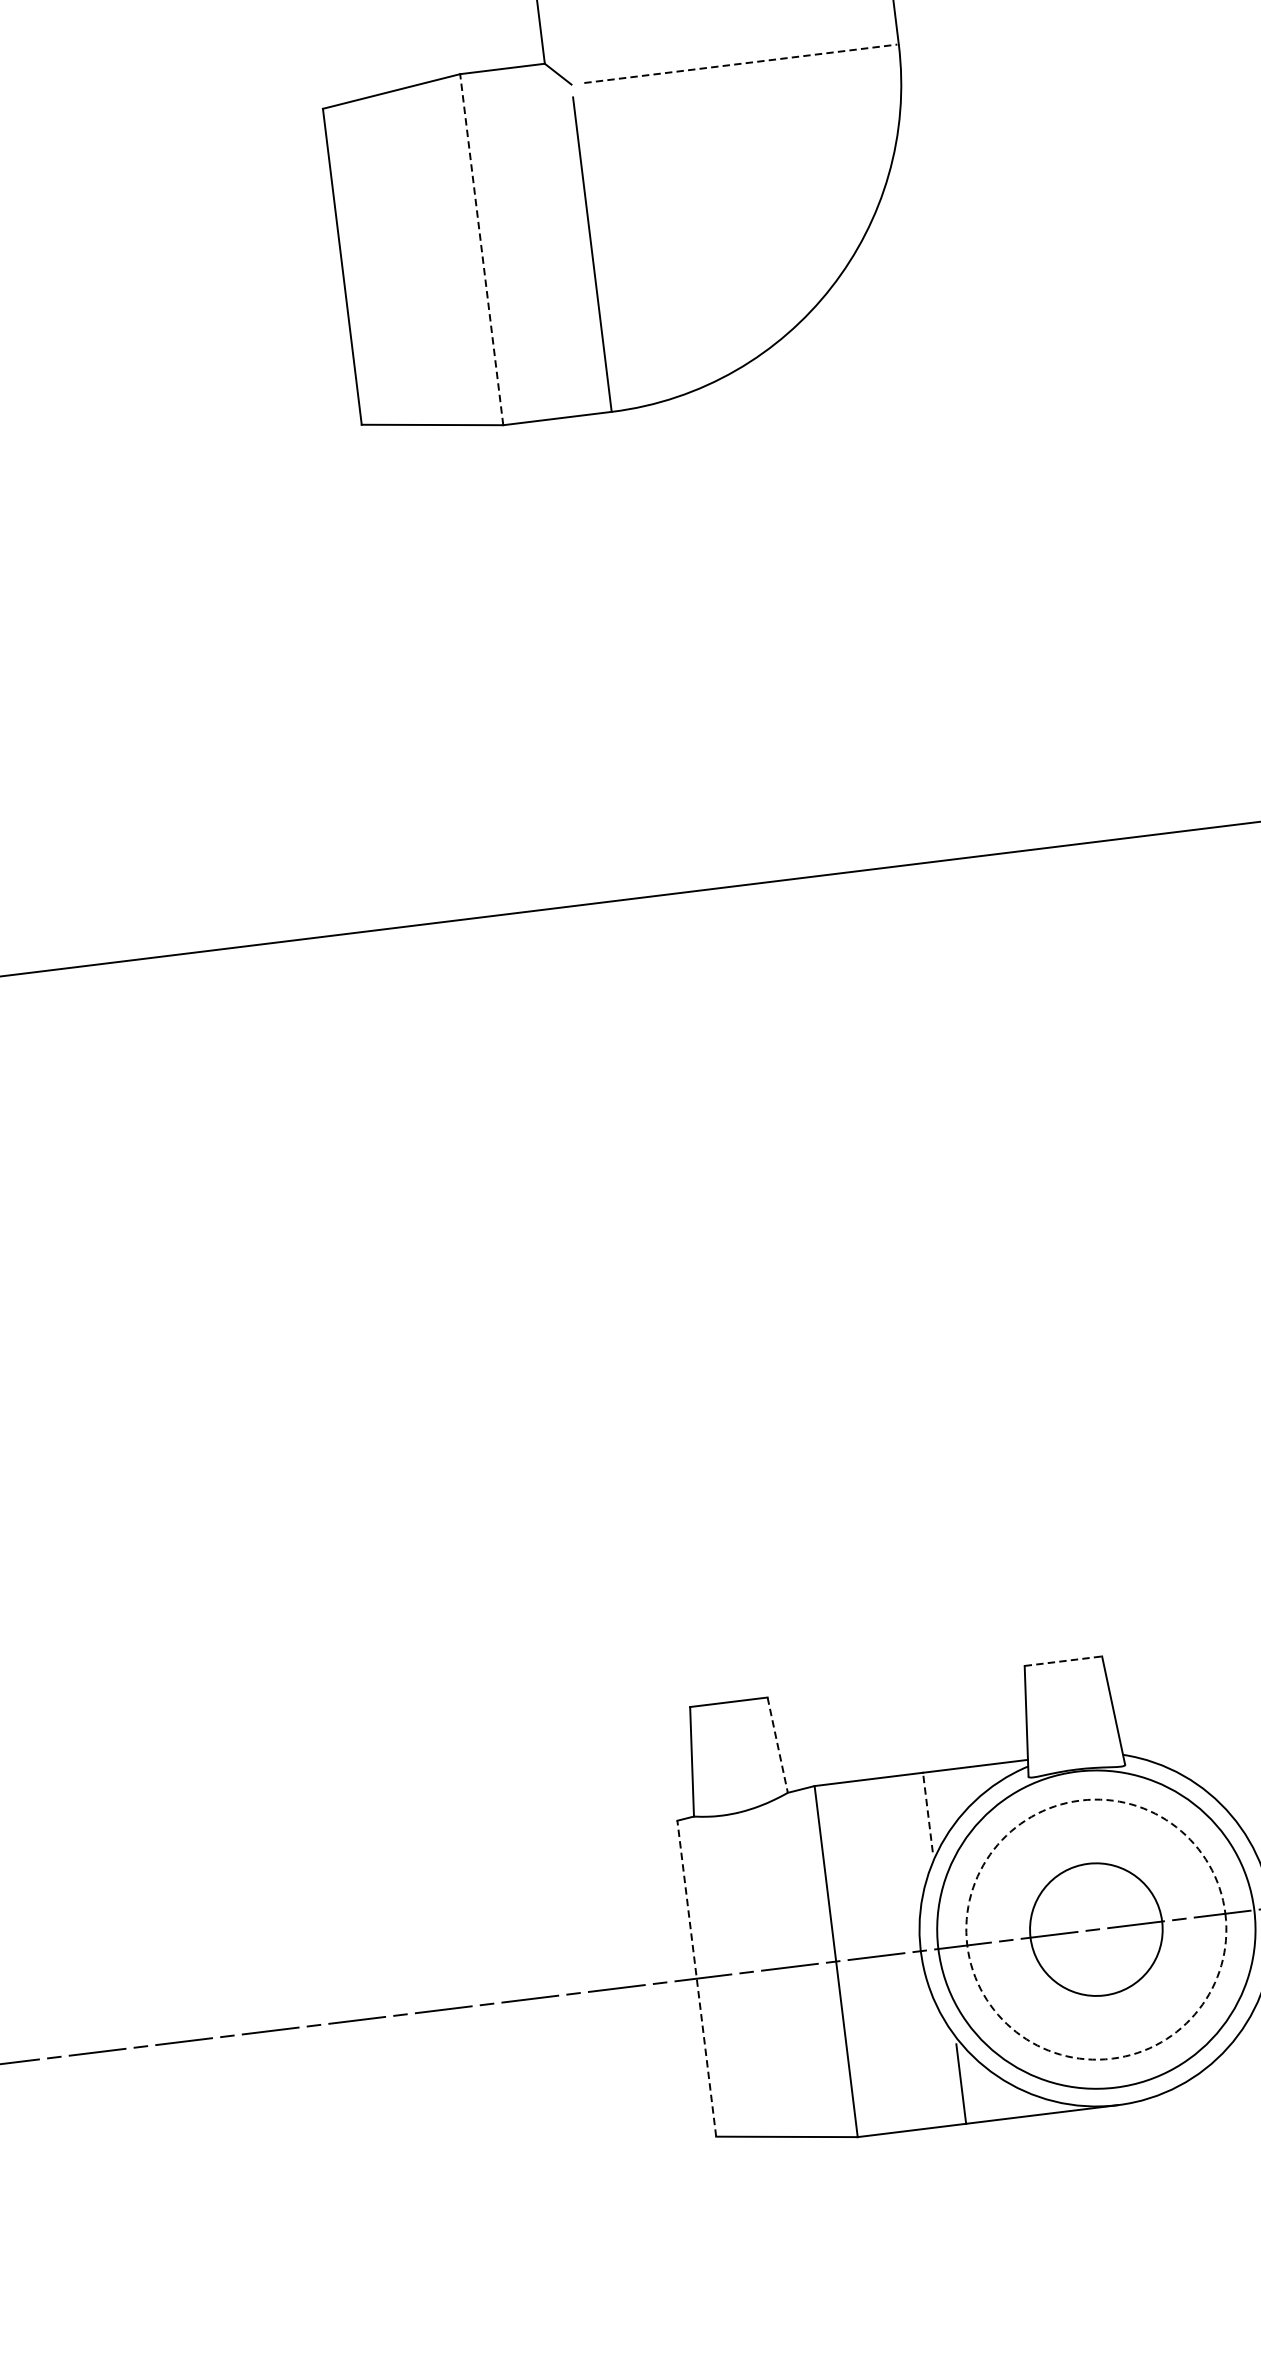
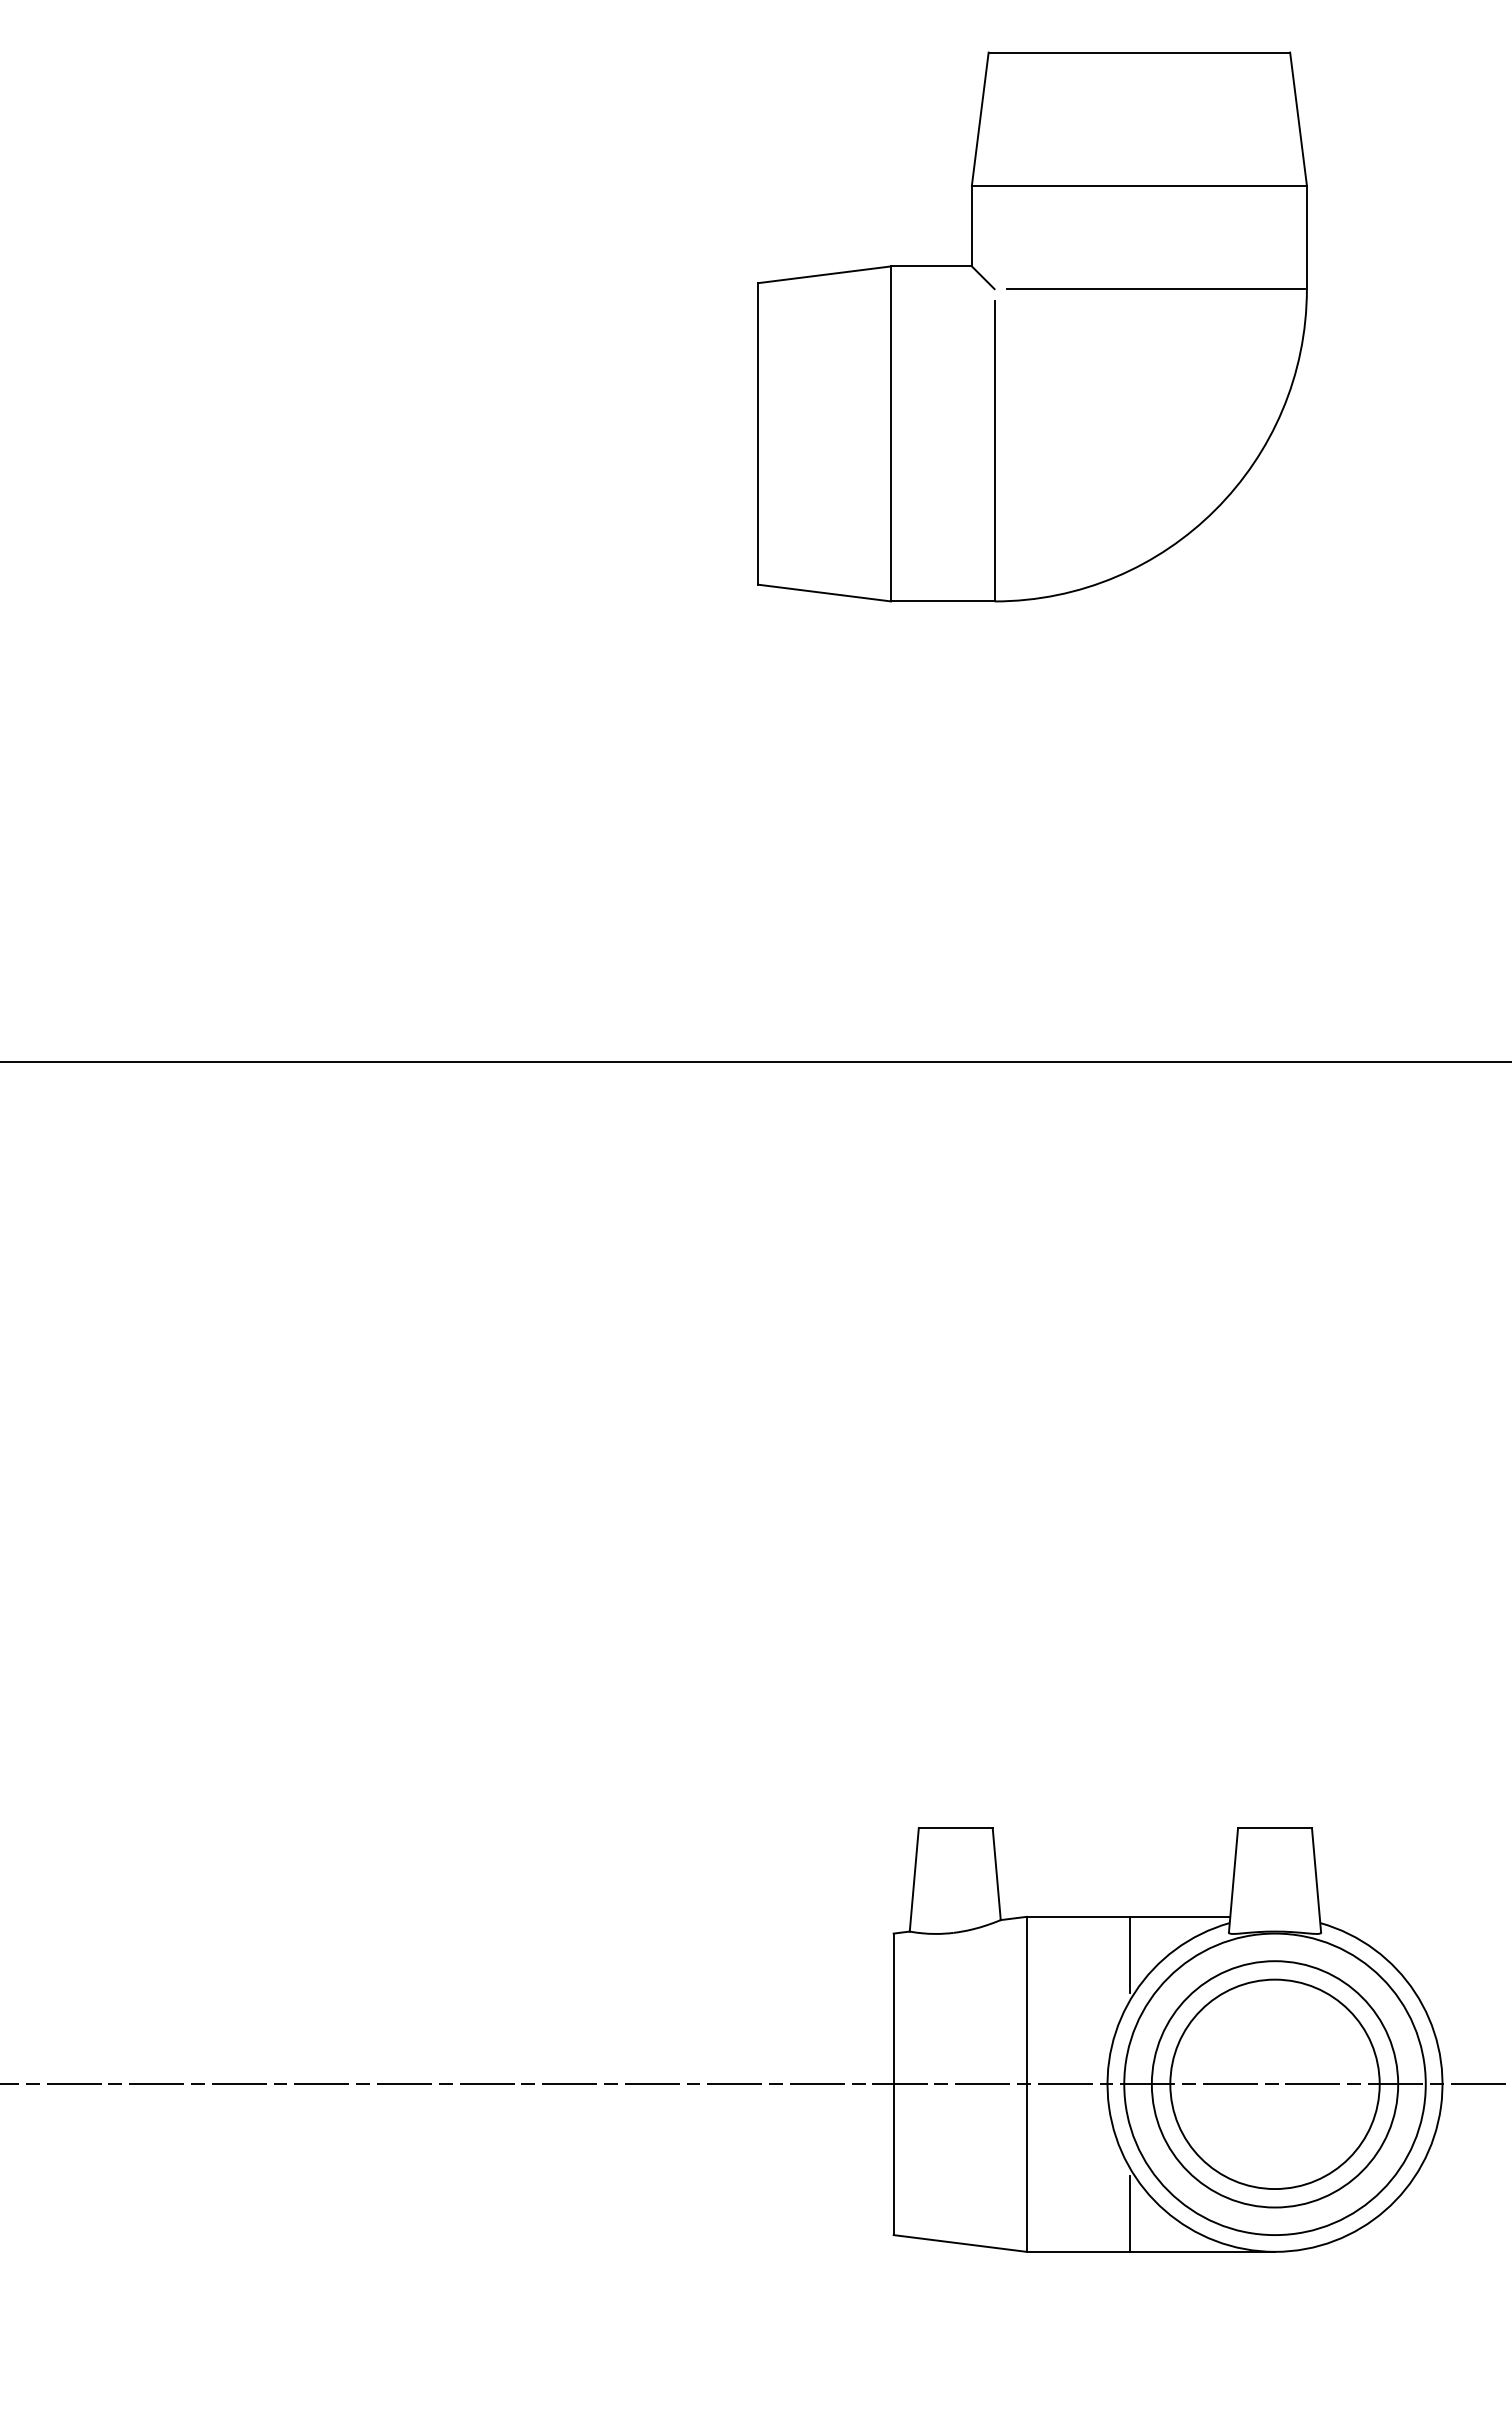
line: (741, 64) -> (1156, 289), dashed -> solid
line: (482, 249) -> (891, 433), dashed -> solid
line: (1063, 1661) -> (1275, 1828), dashed -> solid
line: (777, 1745) -> (996, 1874), dashed -> solid
line: (928, 1812) -> (1130, 1954), dashed -> solid
circle: (1095, 1929) -> (1274, 2084), dashed -> solid
circle: (1095, 1929) -> (1274, 2084), size x1.67
line: (696, 1978) -> (893, 2084), dashed -> solid

